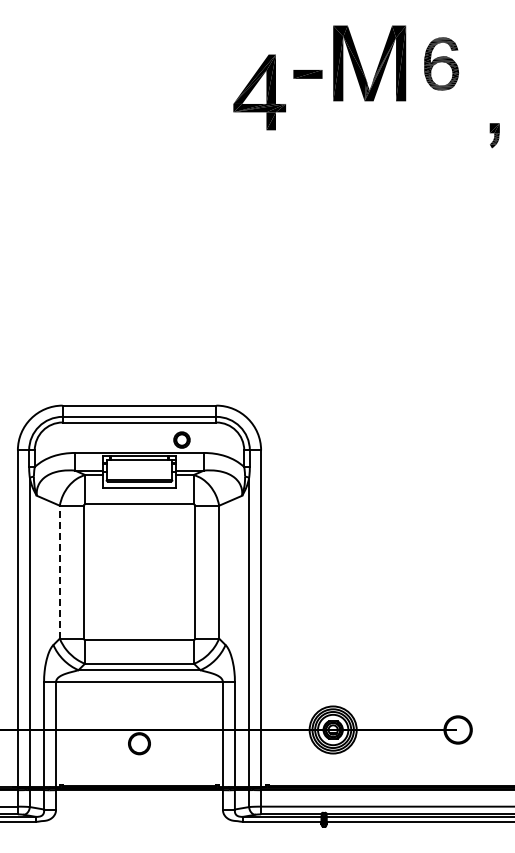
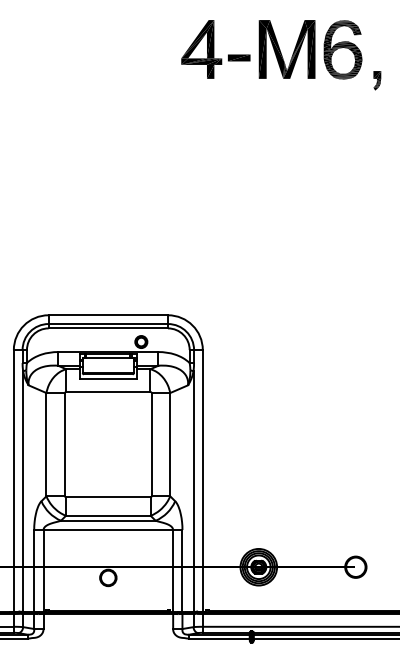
part: (441, 63) -> (342, 49), size x1.43
part: (259, 92) -> (201, 49), moved
part: (494, 135) -> (377, 80), moved
line: (59, 571) -> (46, 444), dashed -> solid

